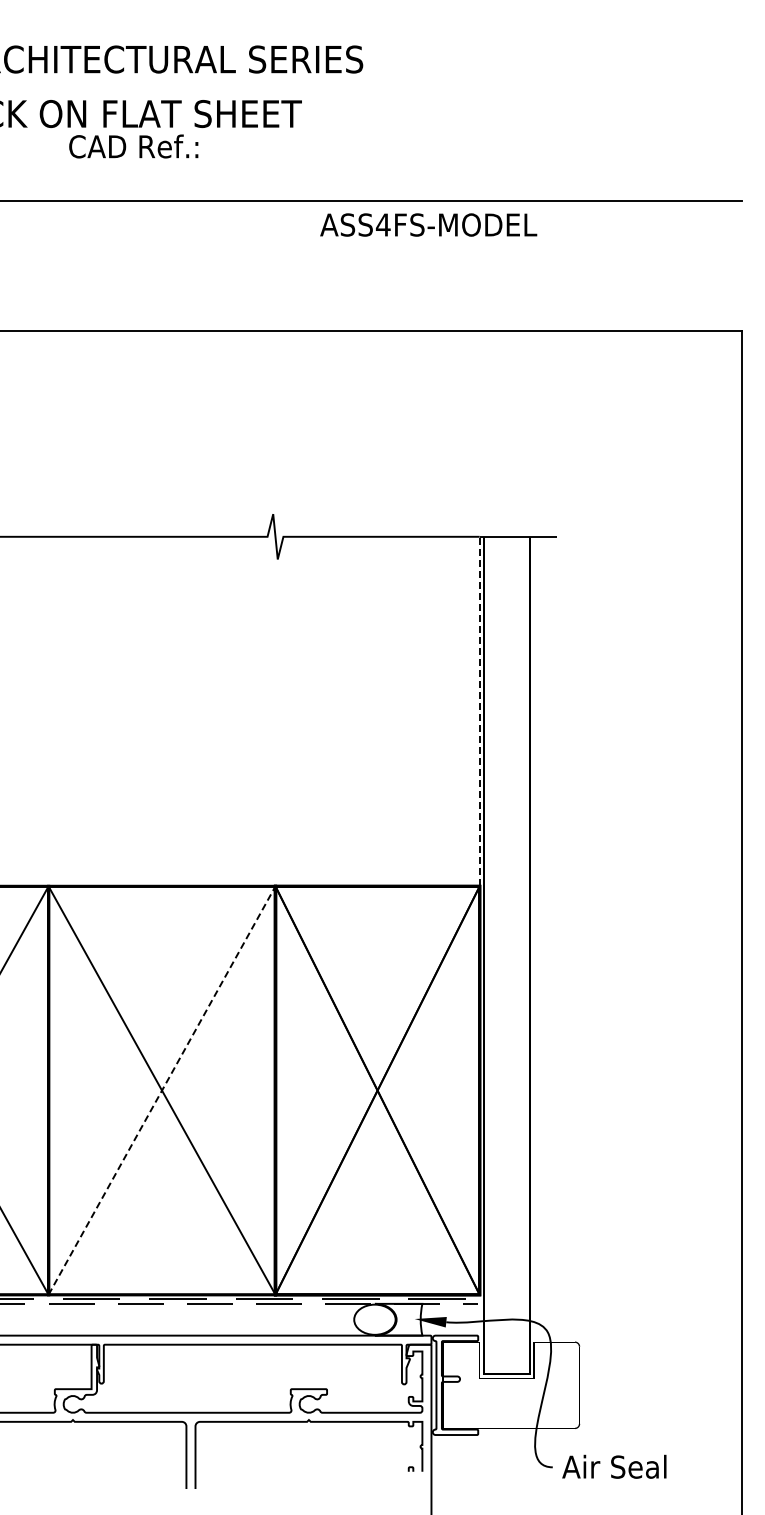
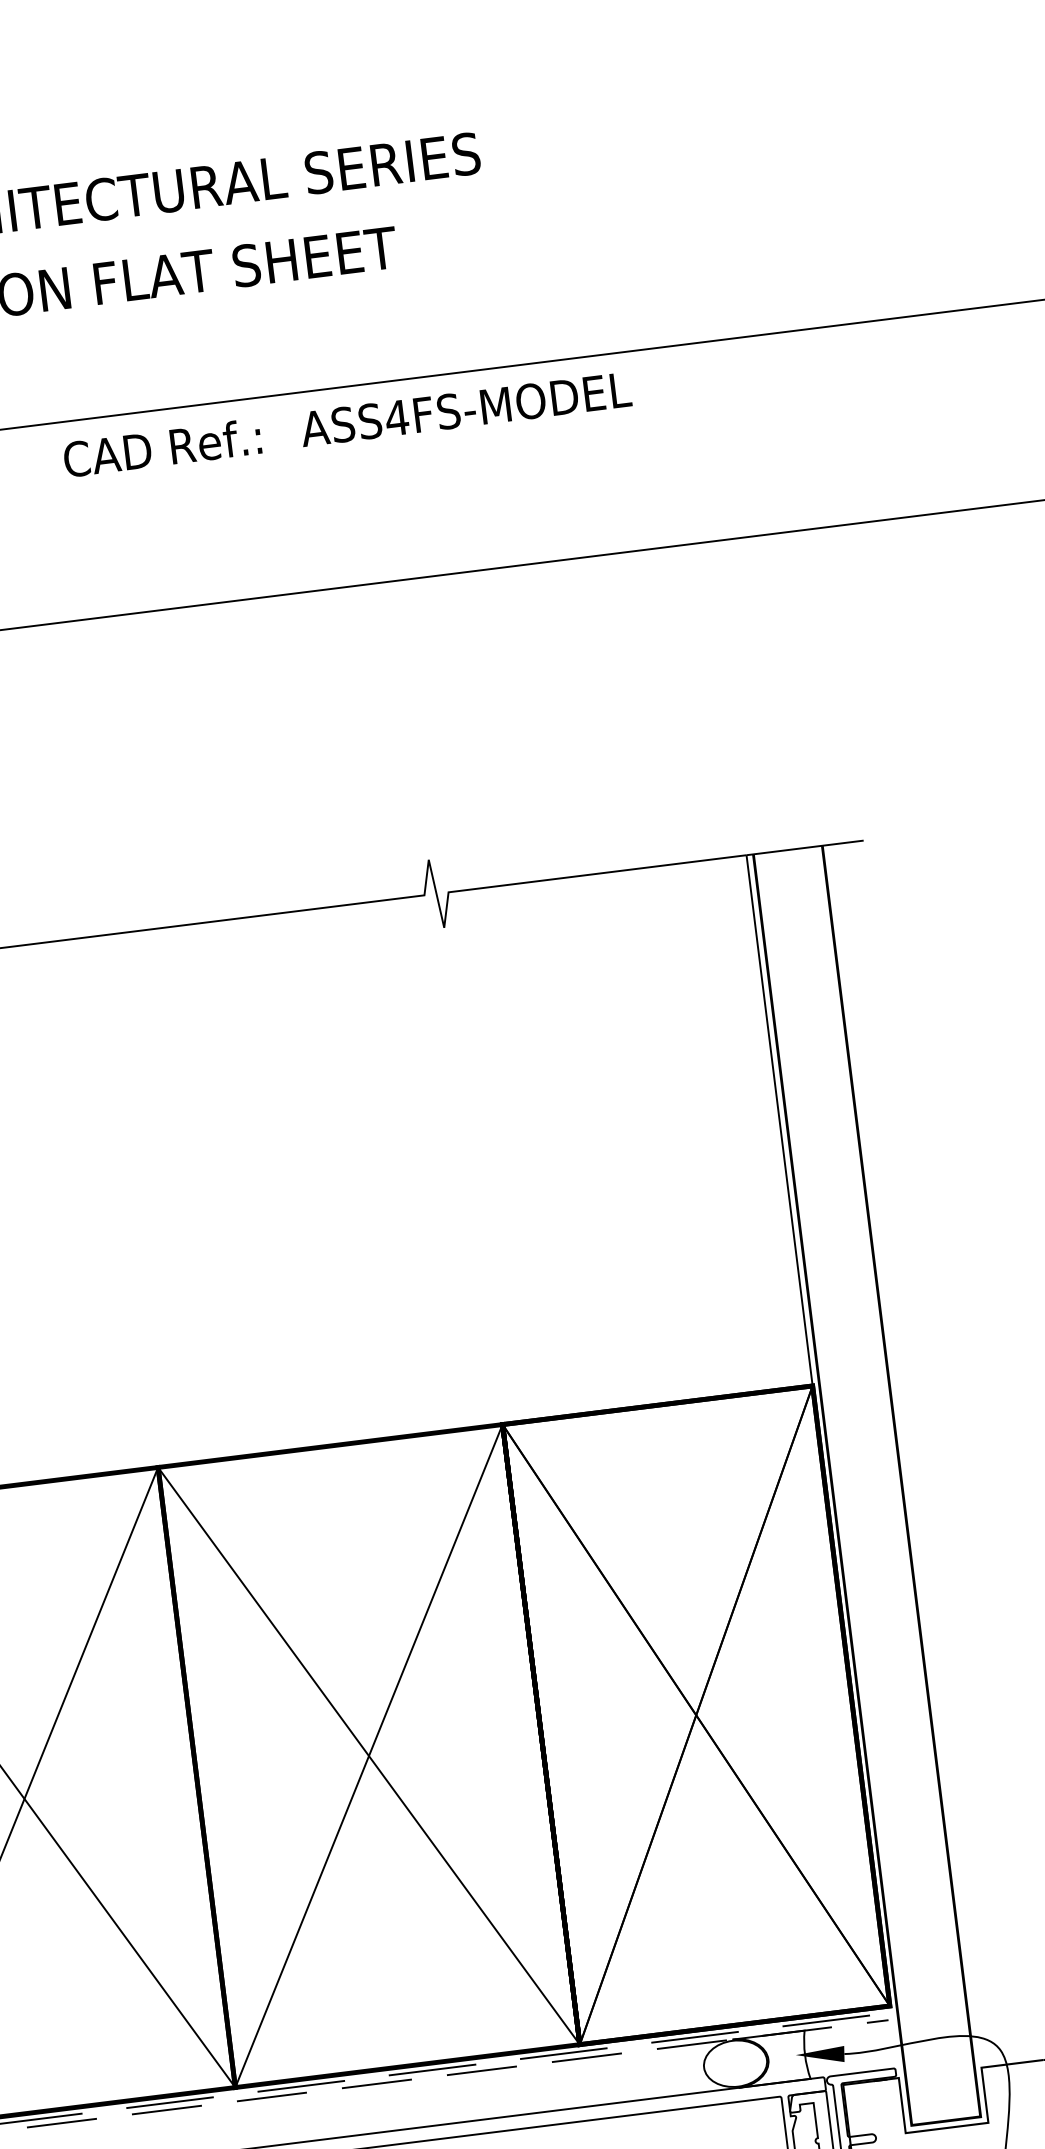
text: (133, 146) -> (162, 448), moved
text: (428, 224) -> (465, 408), moved
line: (479, 711) -> (779, 1120), dashed -> solid
line: (162, 1090) -> (369, 1755), dashed -> solid

